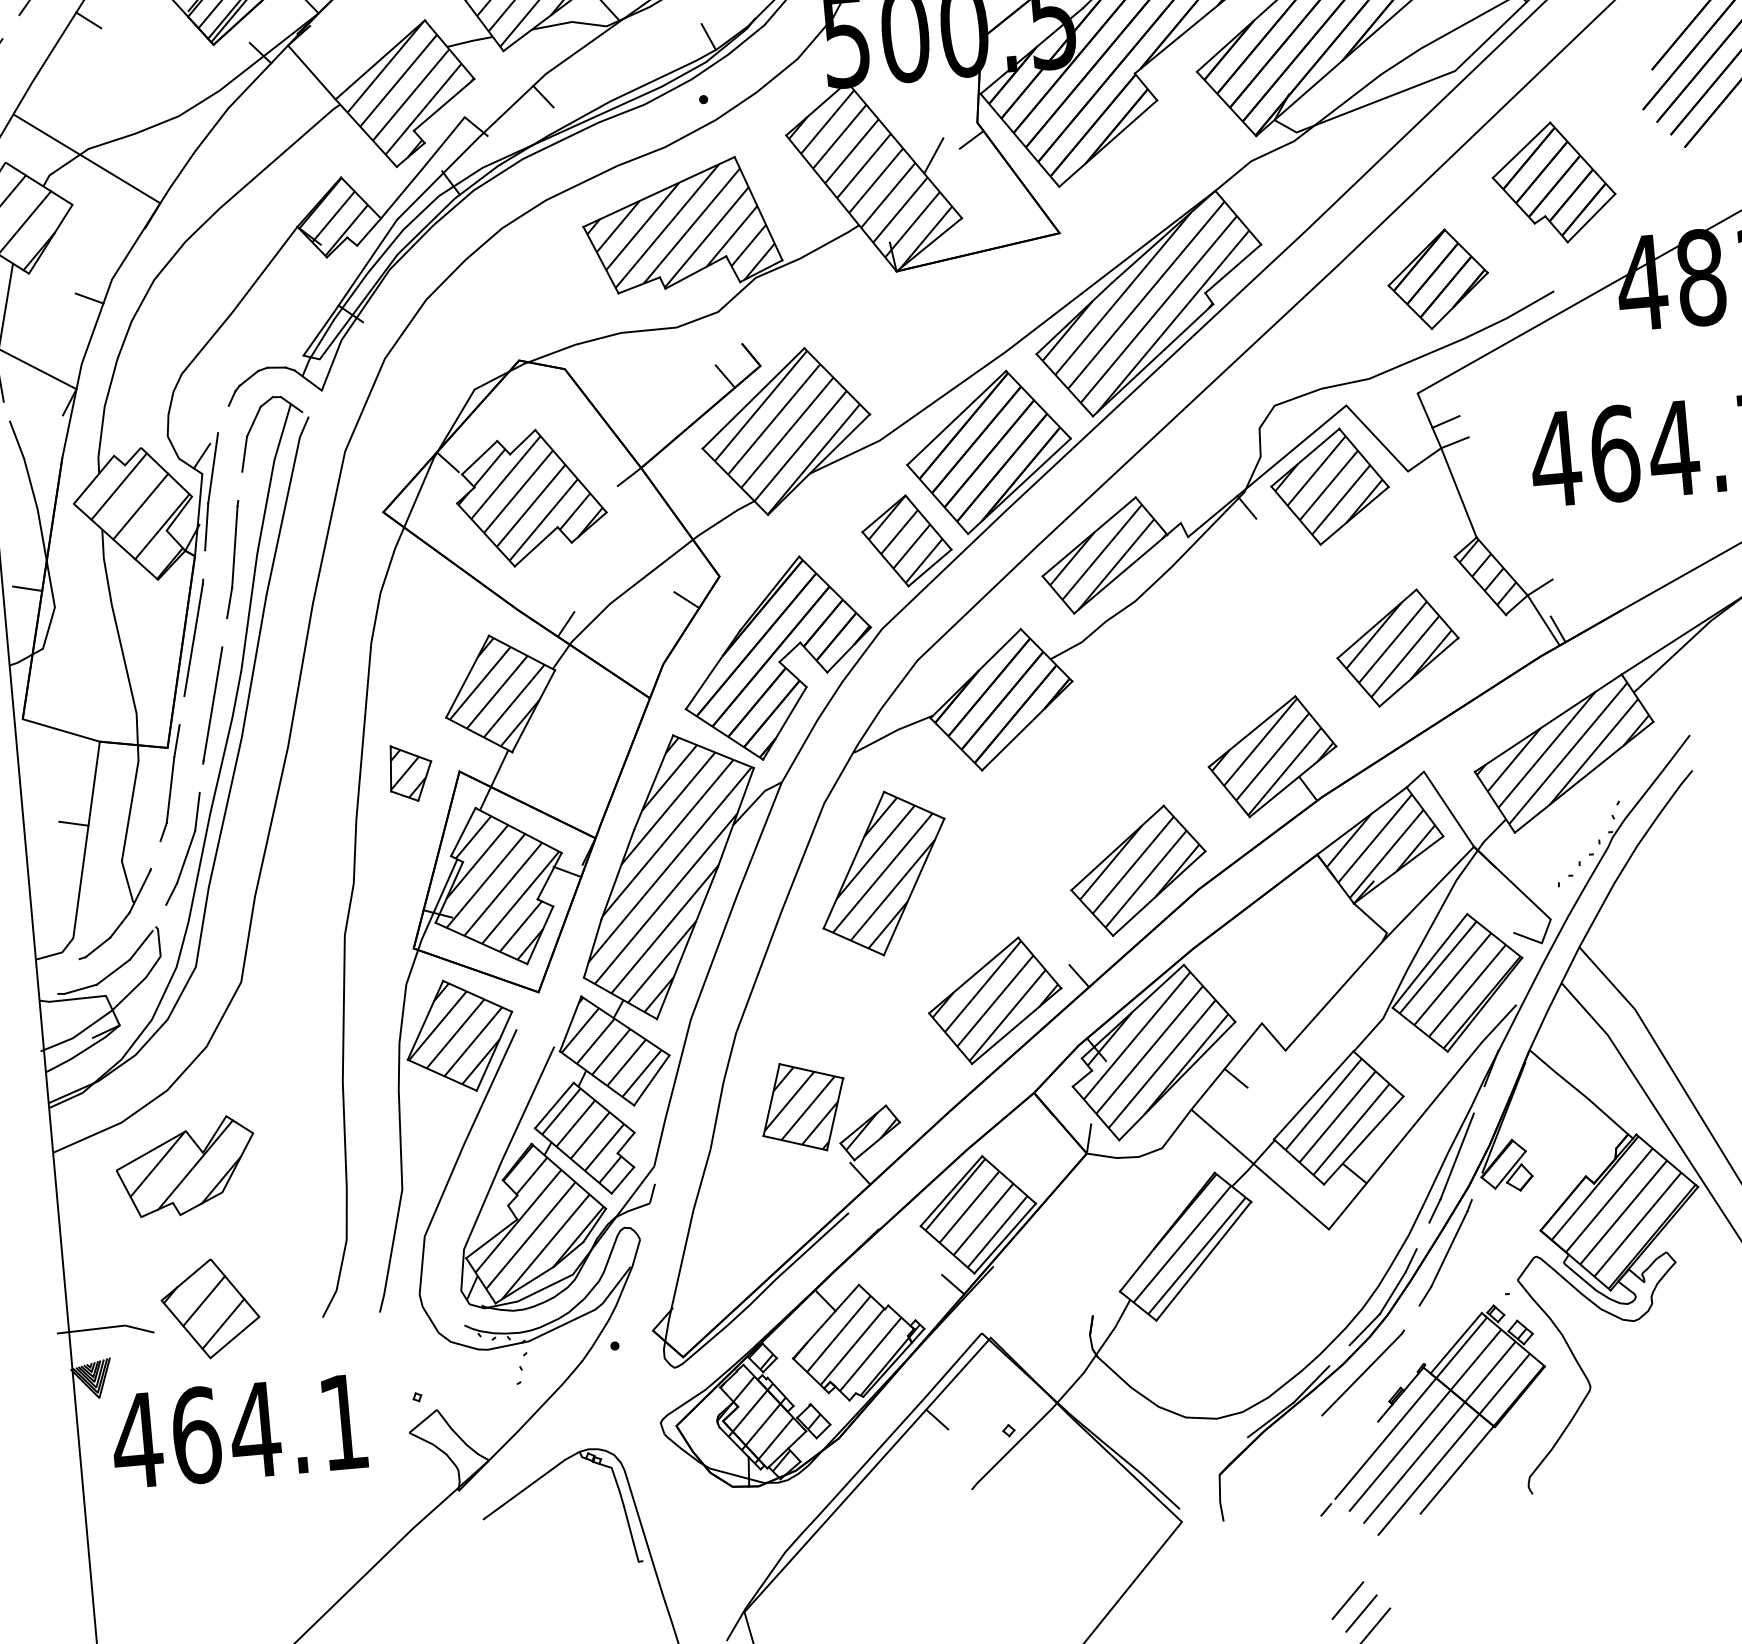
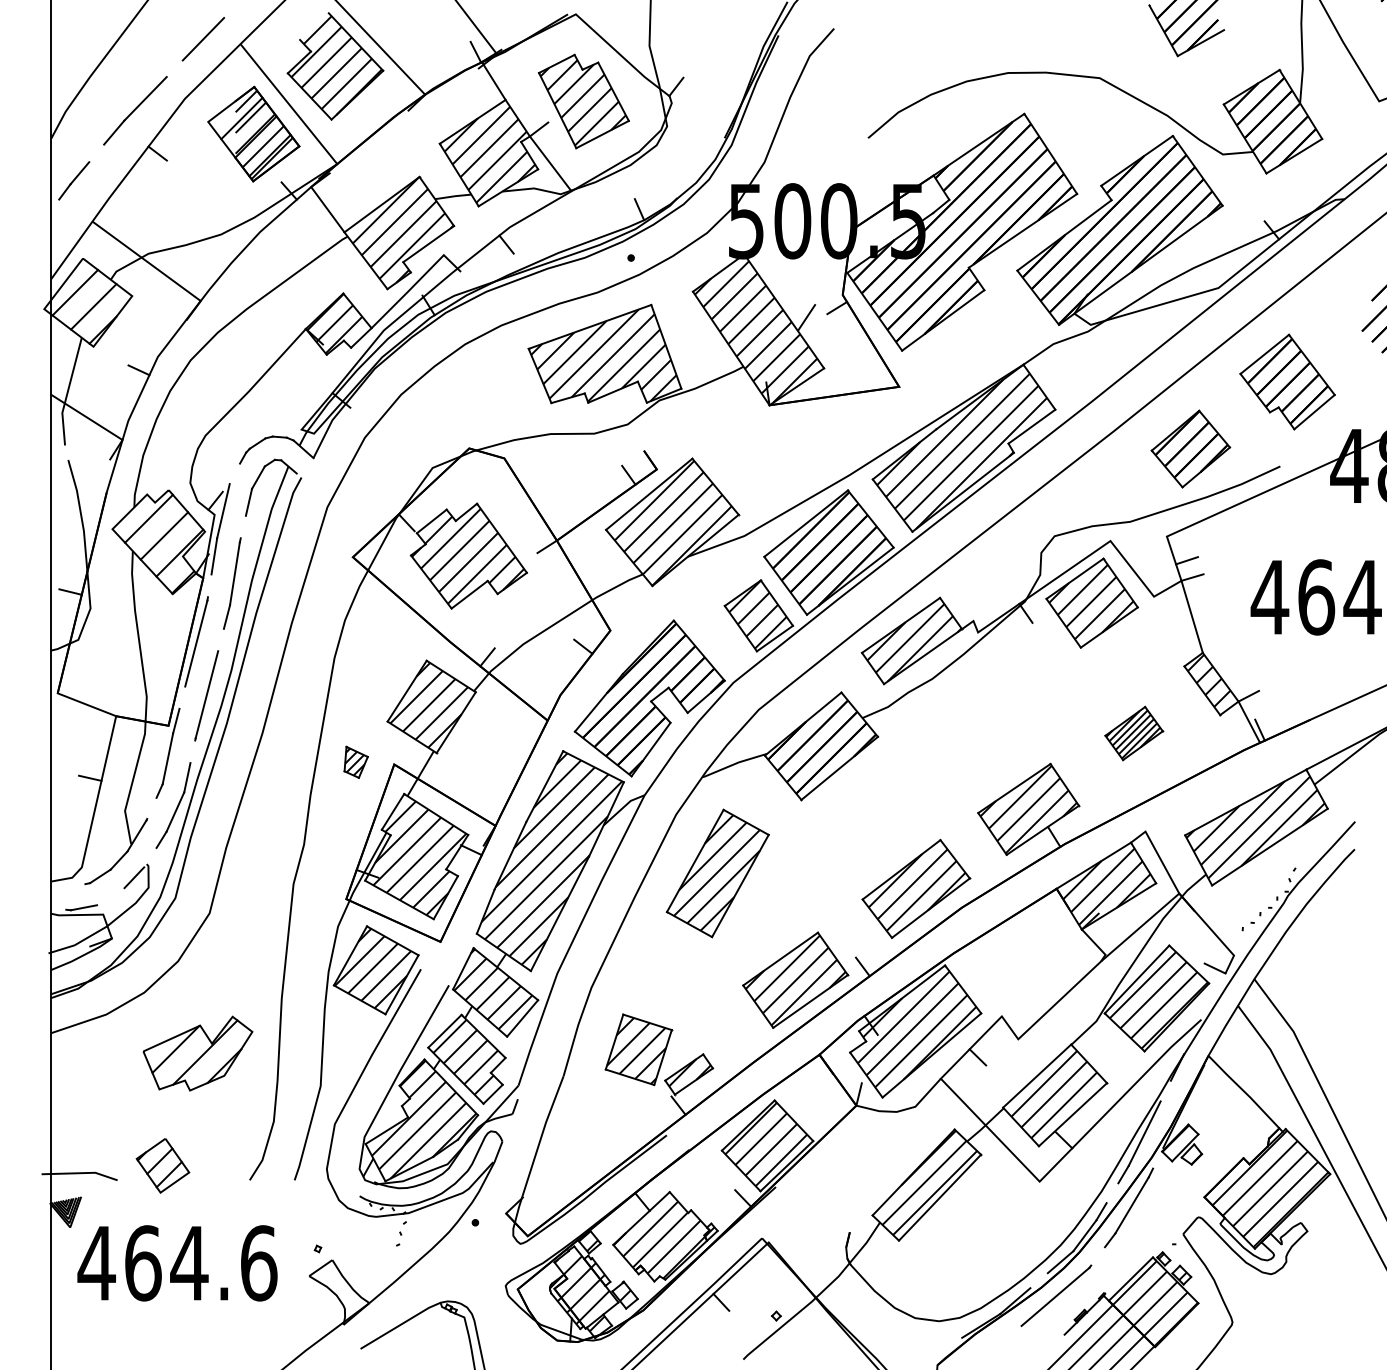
part: (1398, 647) -> (1134, 733), size x0.6
part: (409, 773) -> (355, 762), size x0.7
line: (113, 971) -> (110, 896), removed
part: (185, 1167) -> (197, 1053), moved
part: (209, 1308) -> (162, 1165), size x0.7
text: (344, 1422) -> (259, 1263), 464.1 -> 464.6

